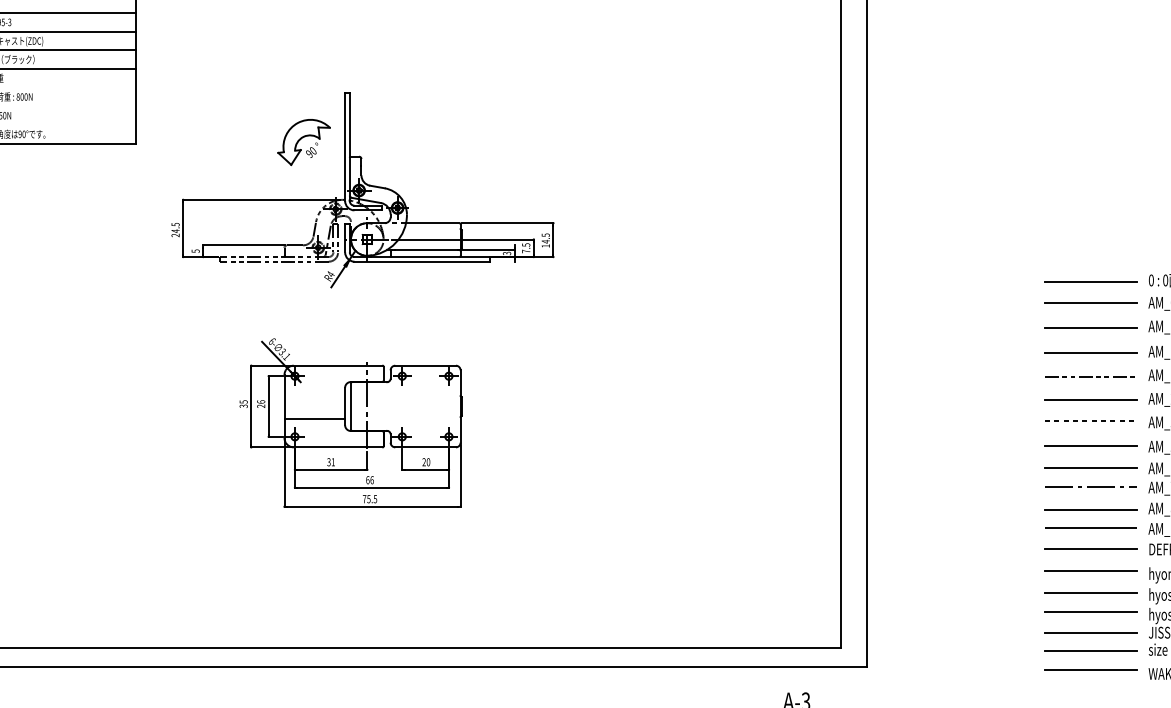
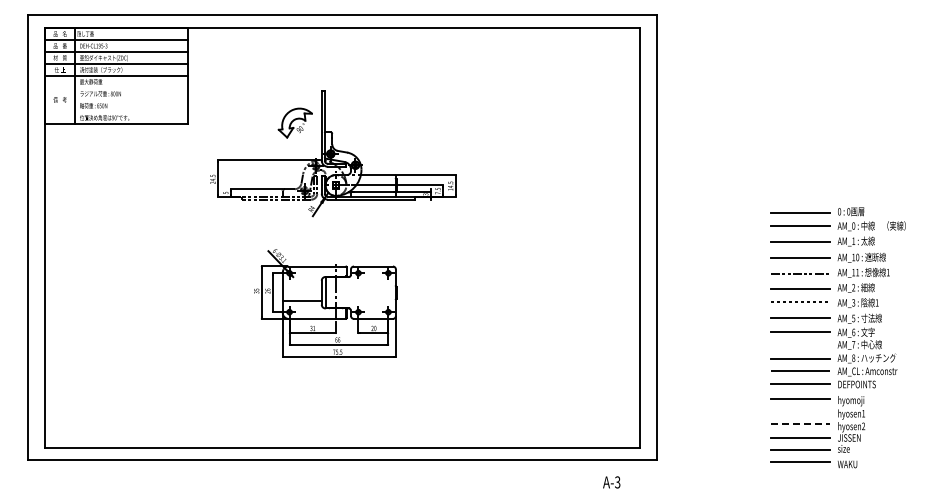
line: (1090, 487) -> (800, 344), removed
line: (1090, 593) -> (800, 412), removed
line: (1092, 611) -> (801, 424), solid -> dashed

